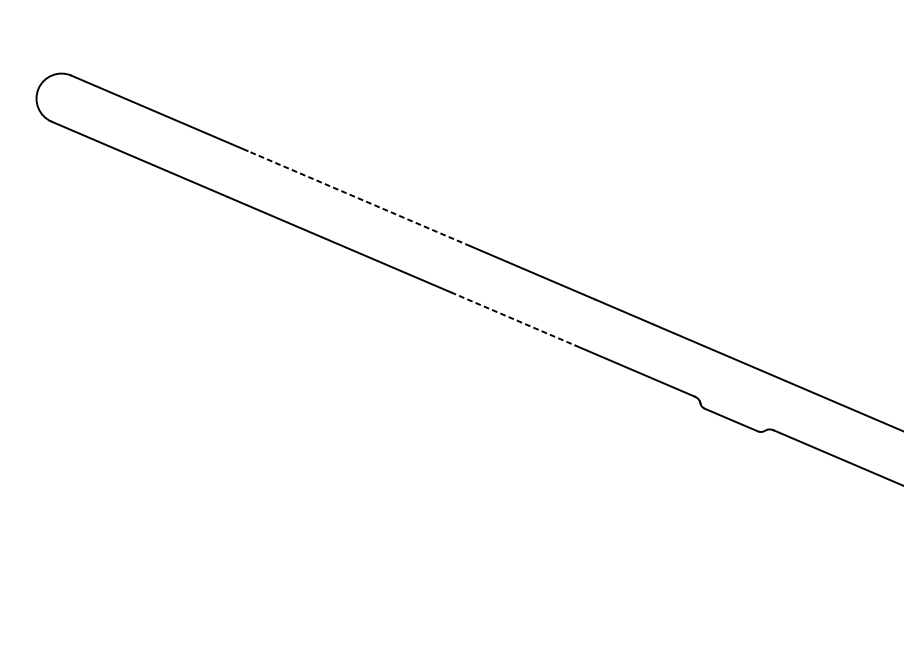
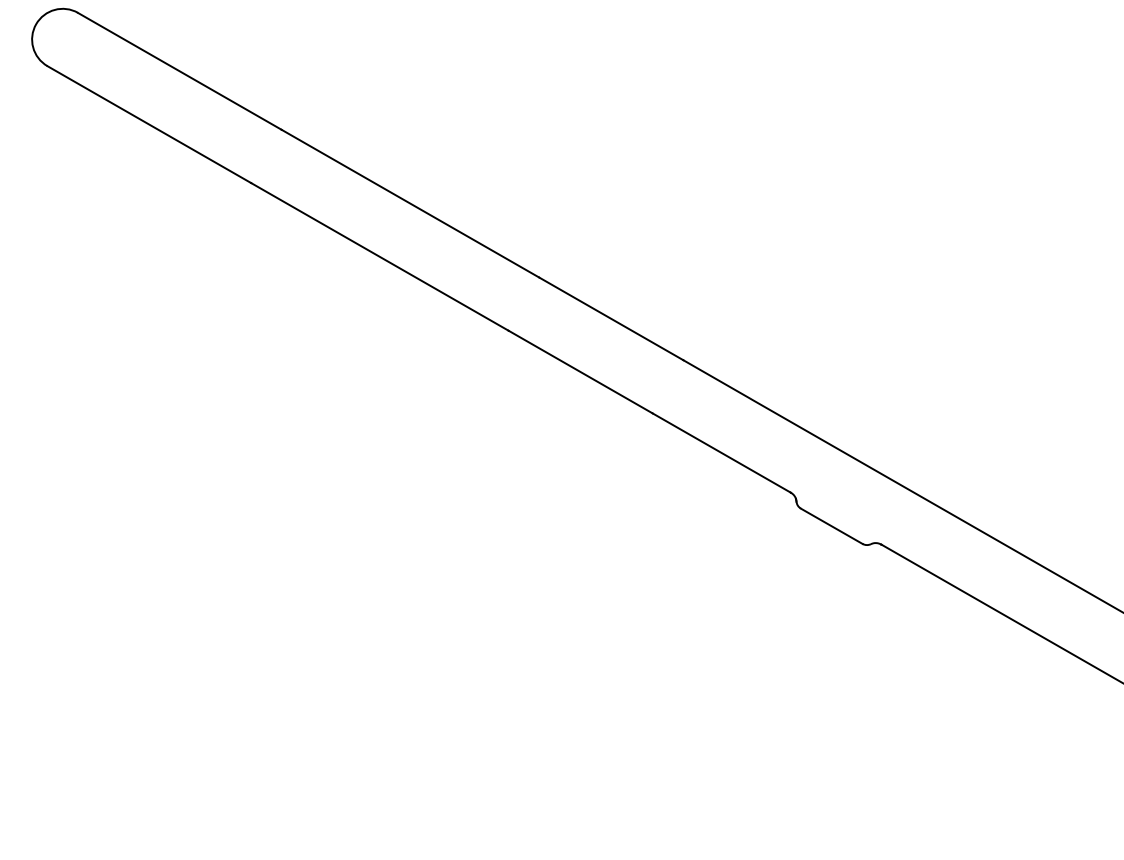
line: (358, 198) -> (409, 203), dashed -> solid
line: (513, 319) -> (581, 372), dashed -> solid

